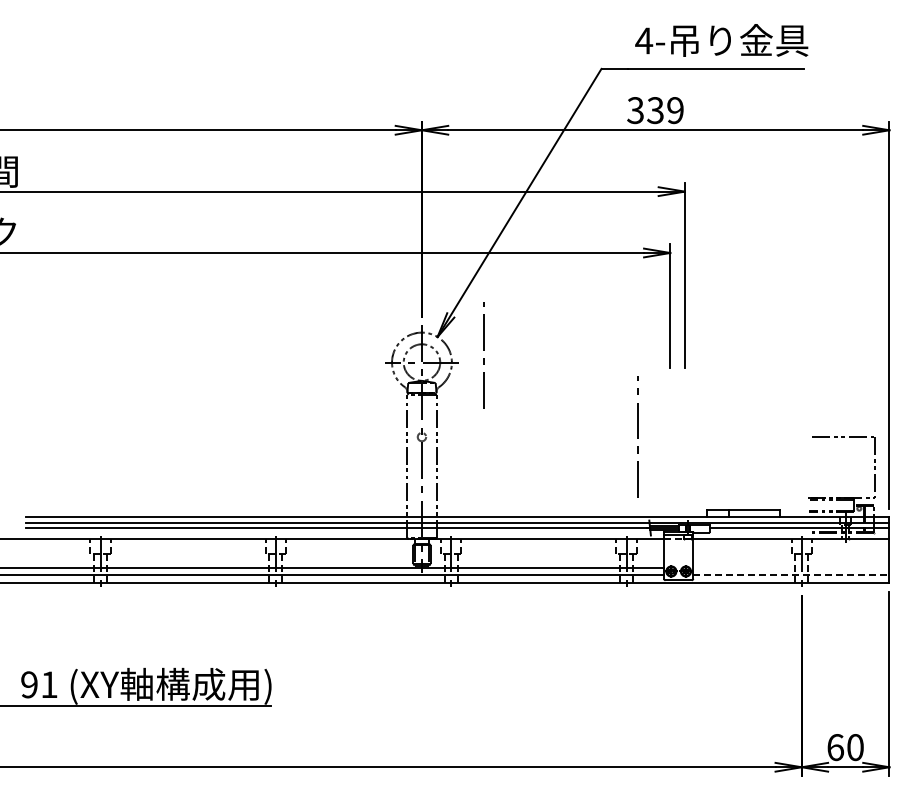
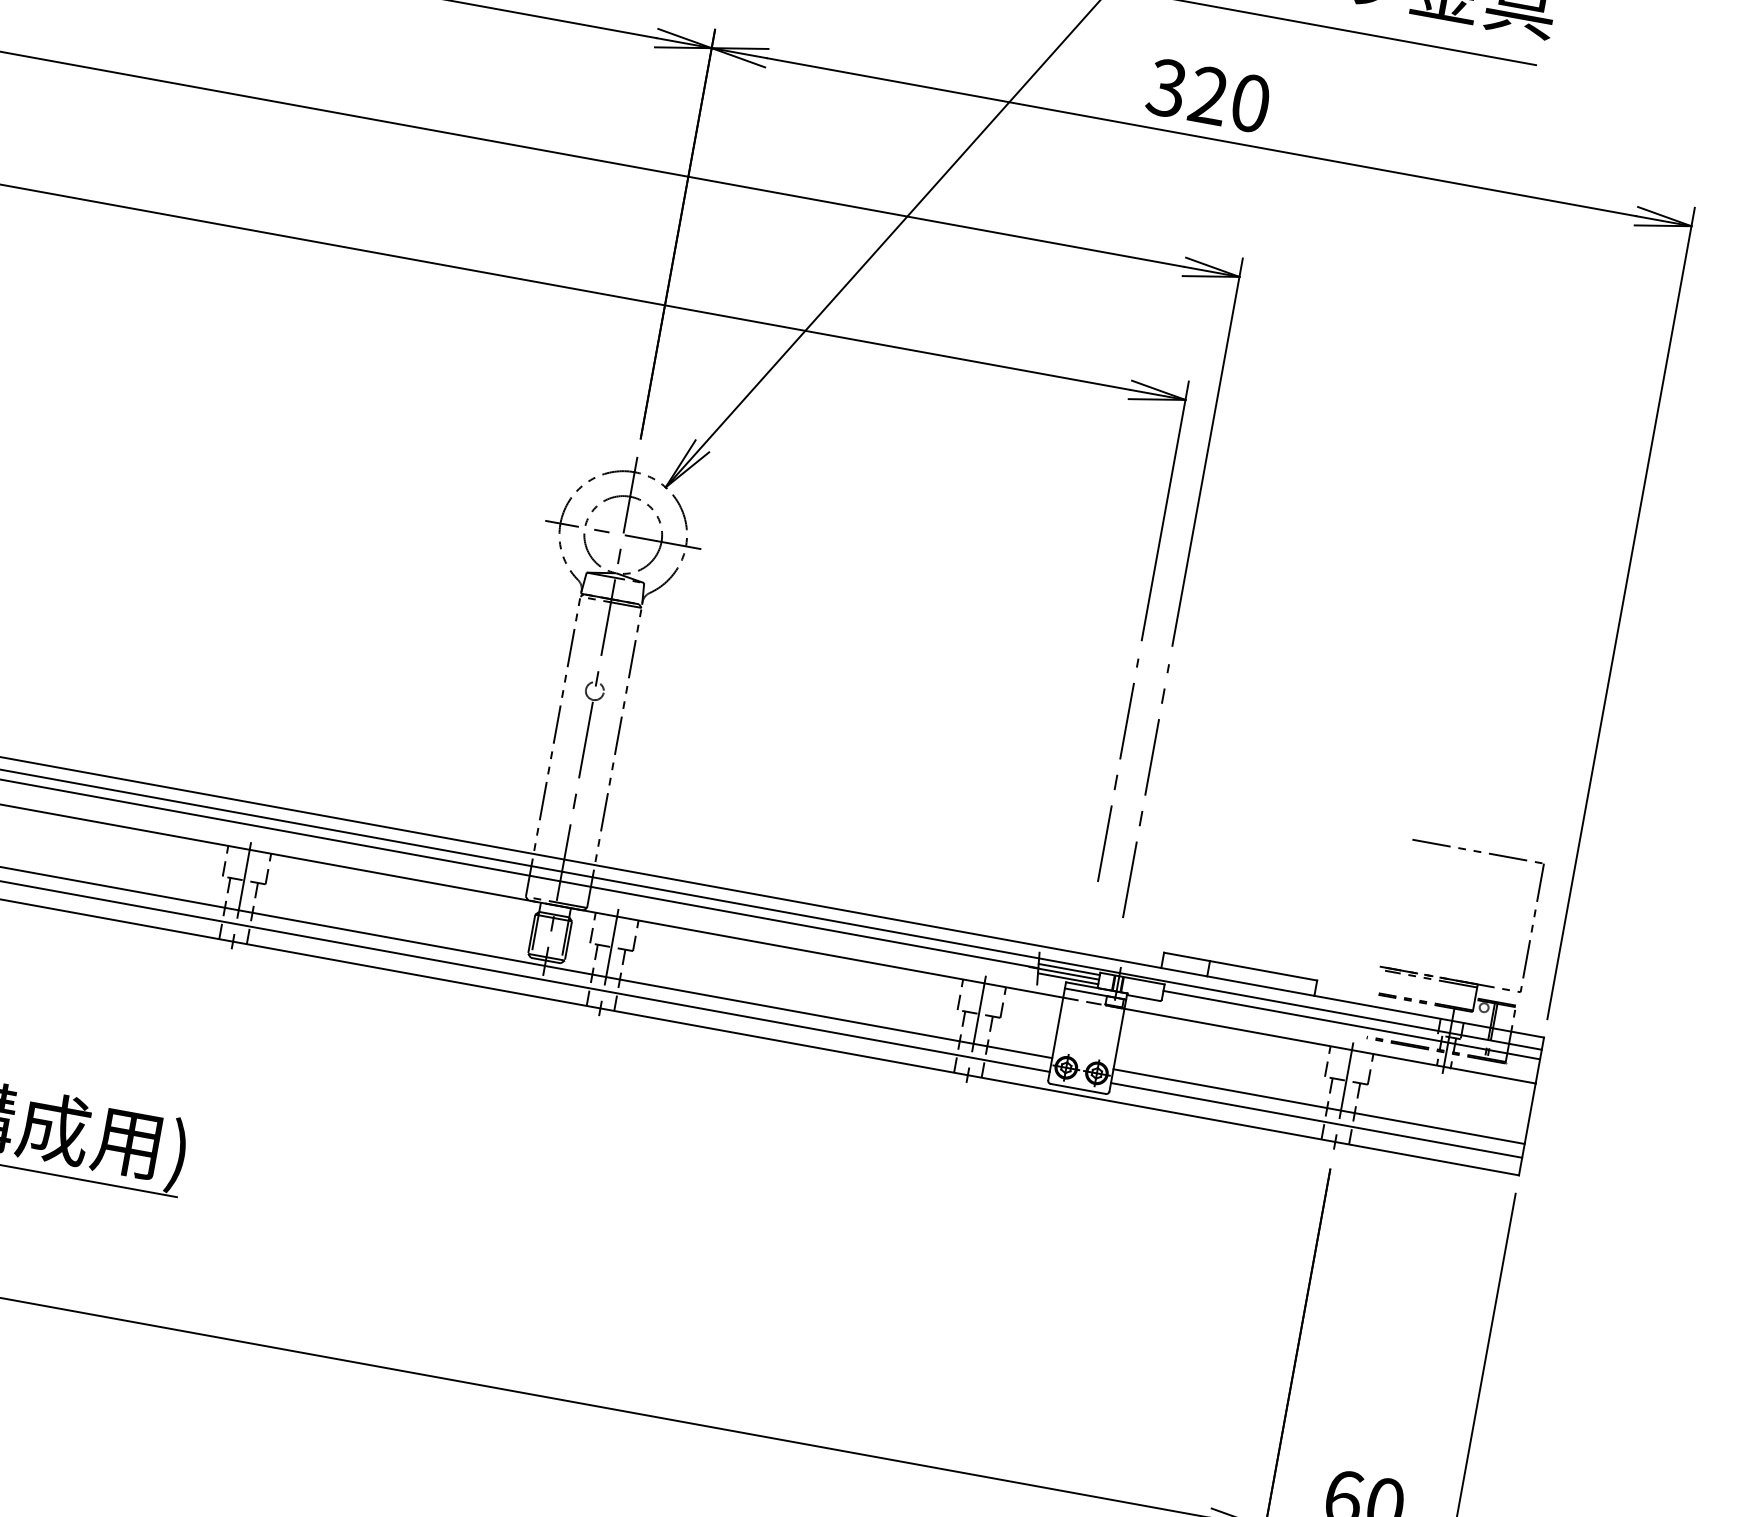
text: (665, 110) -> (1229, 99), 339 -> 320
line: (483, 358) -> (1115, 775), moved
line: (637, 436) -> (1145, 789), moved
line: (791, 568) -> (1319, 1107), added
line: (791, 574) -> (1316, 1119), dashed -> solid

